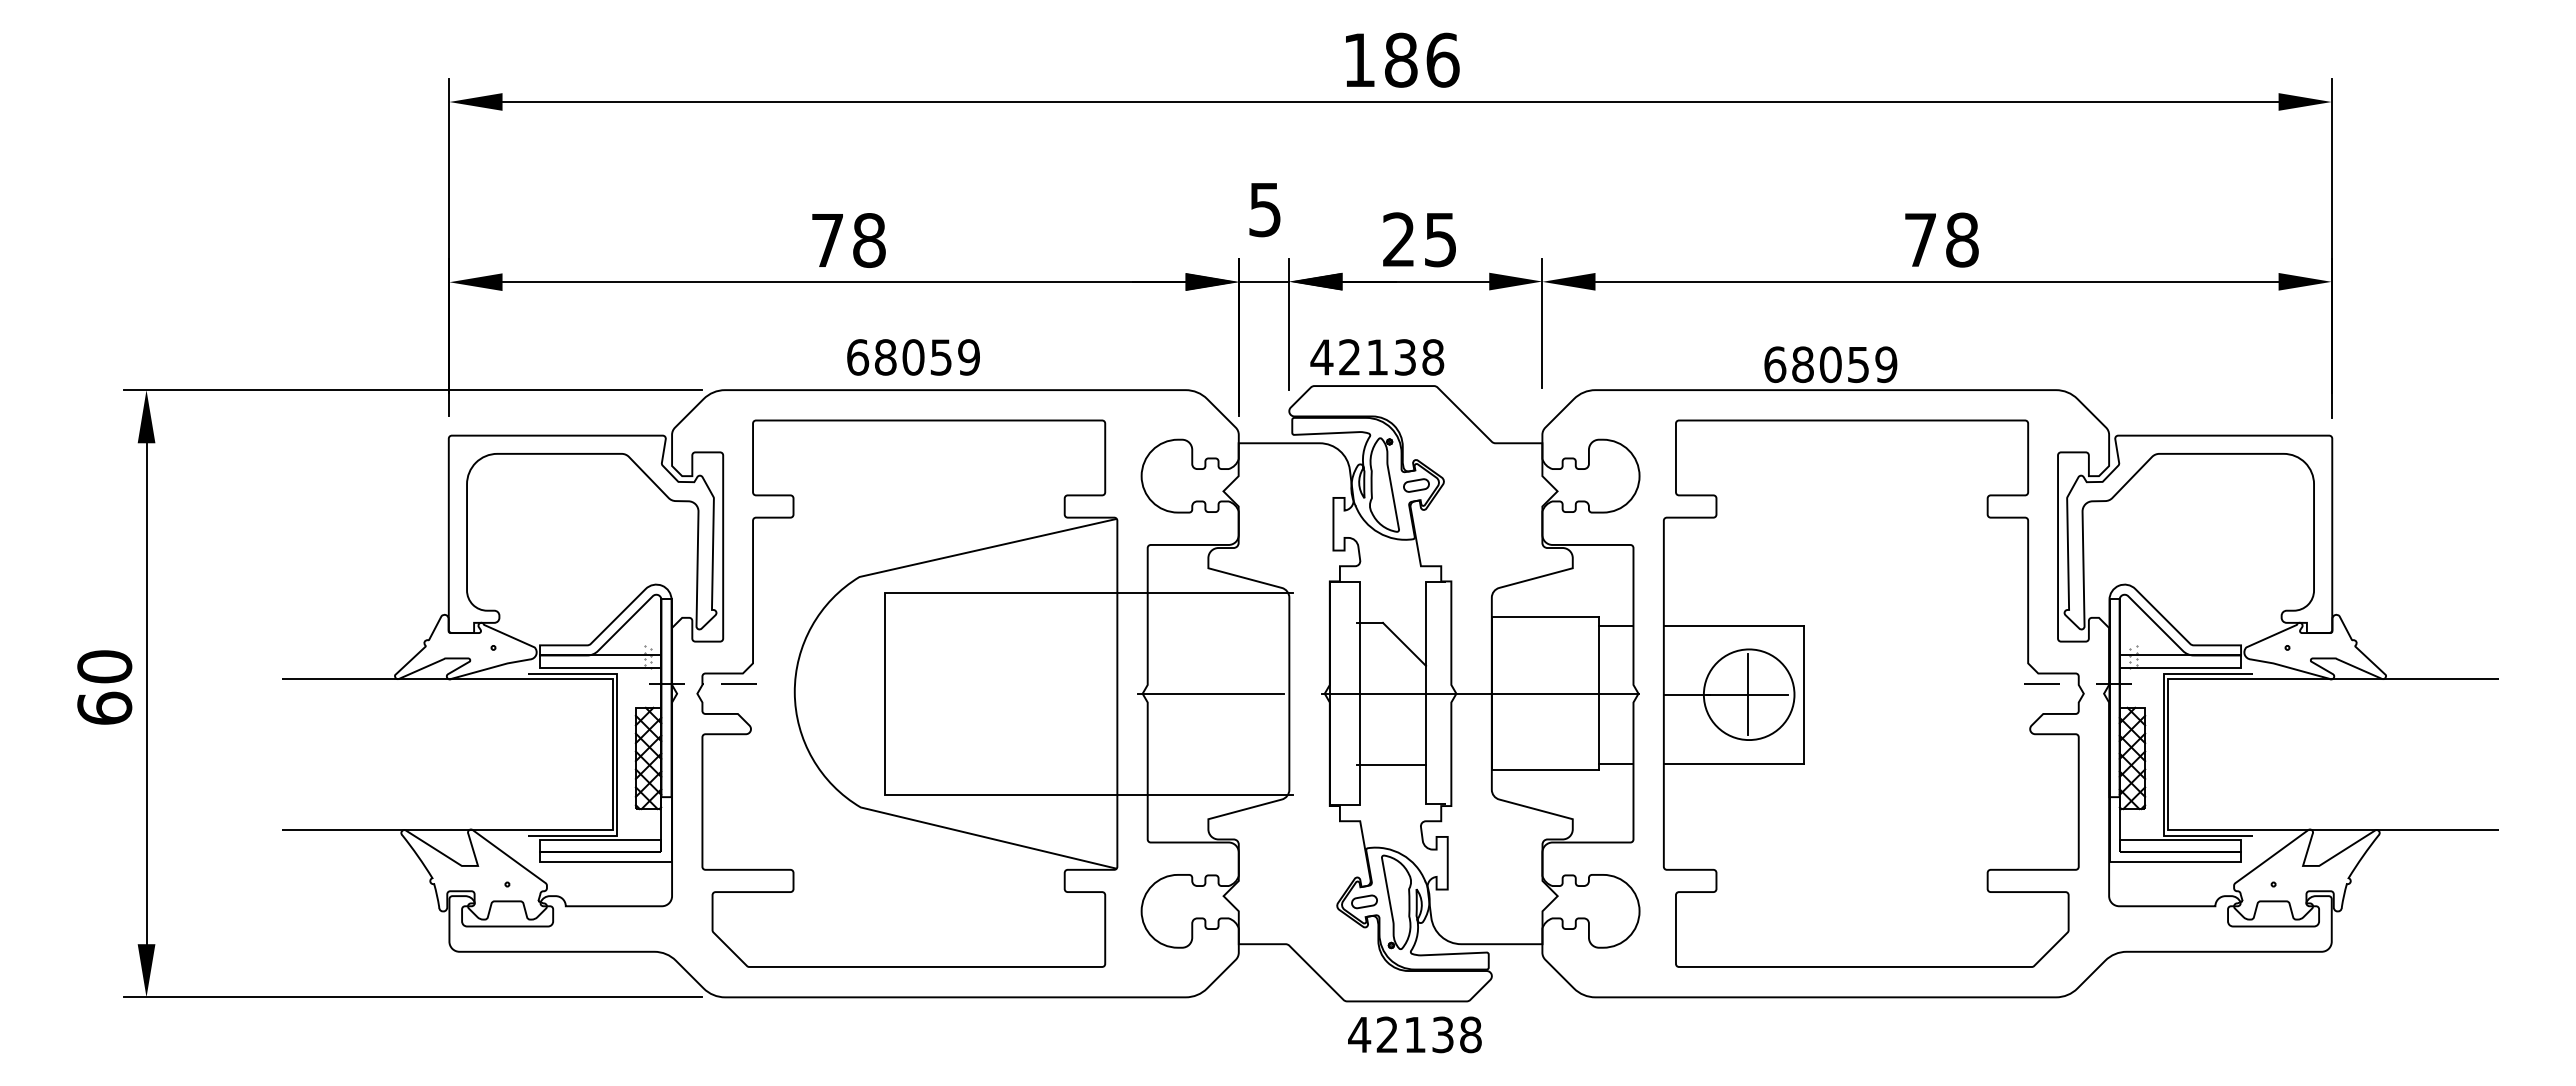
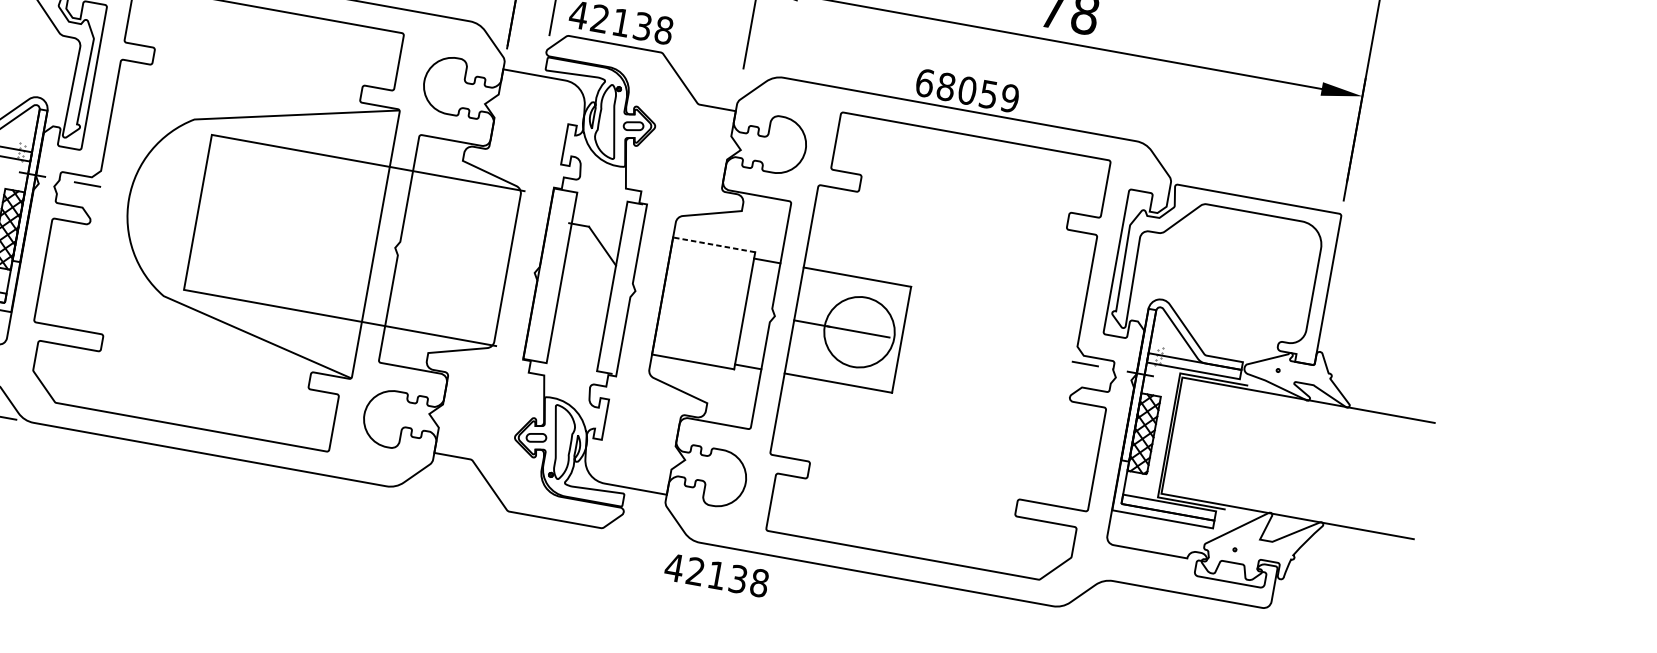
line: (1545, 617) -> (714, 245), solid -> dashed
line: (1210, 693) -> (447, 257), removed
line: (1480, 693) -> (653, 294), removed
line: (1747, 694) -> (858, 331), removed
line: (1391, 764) -> (576, 336), removed
text: (1414, 1034) -> (716, 575), moved

